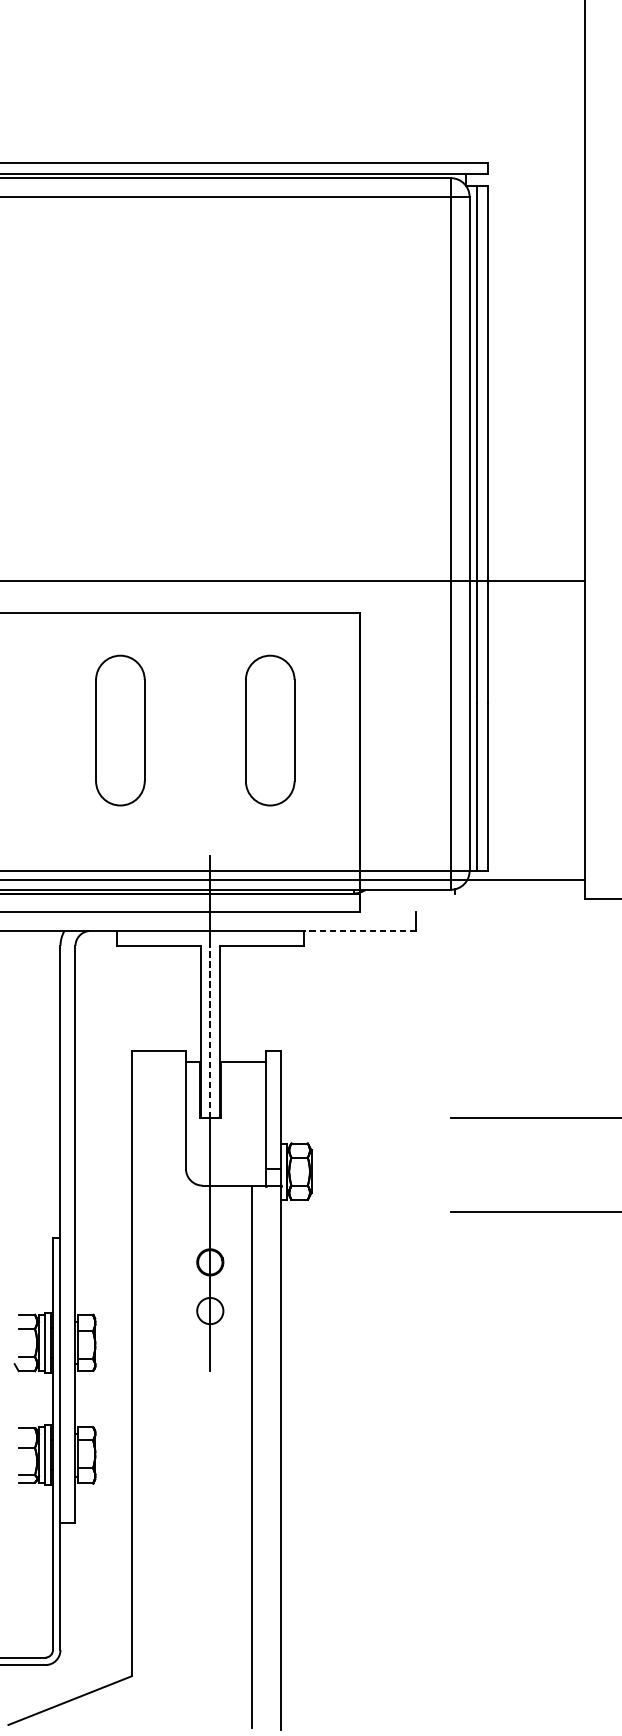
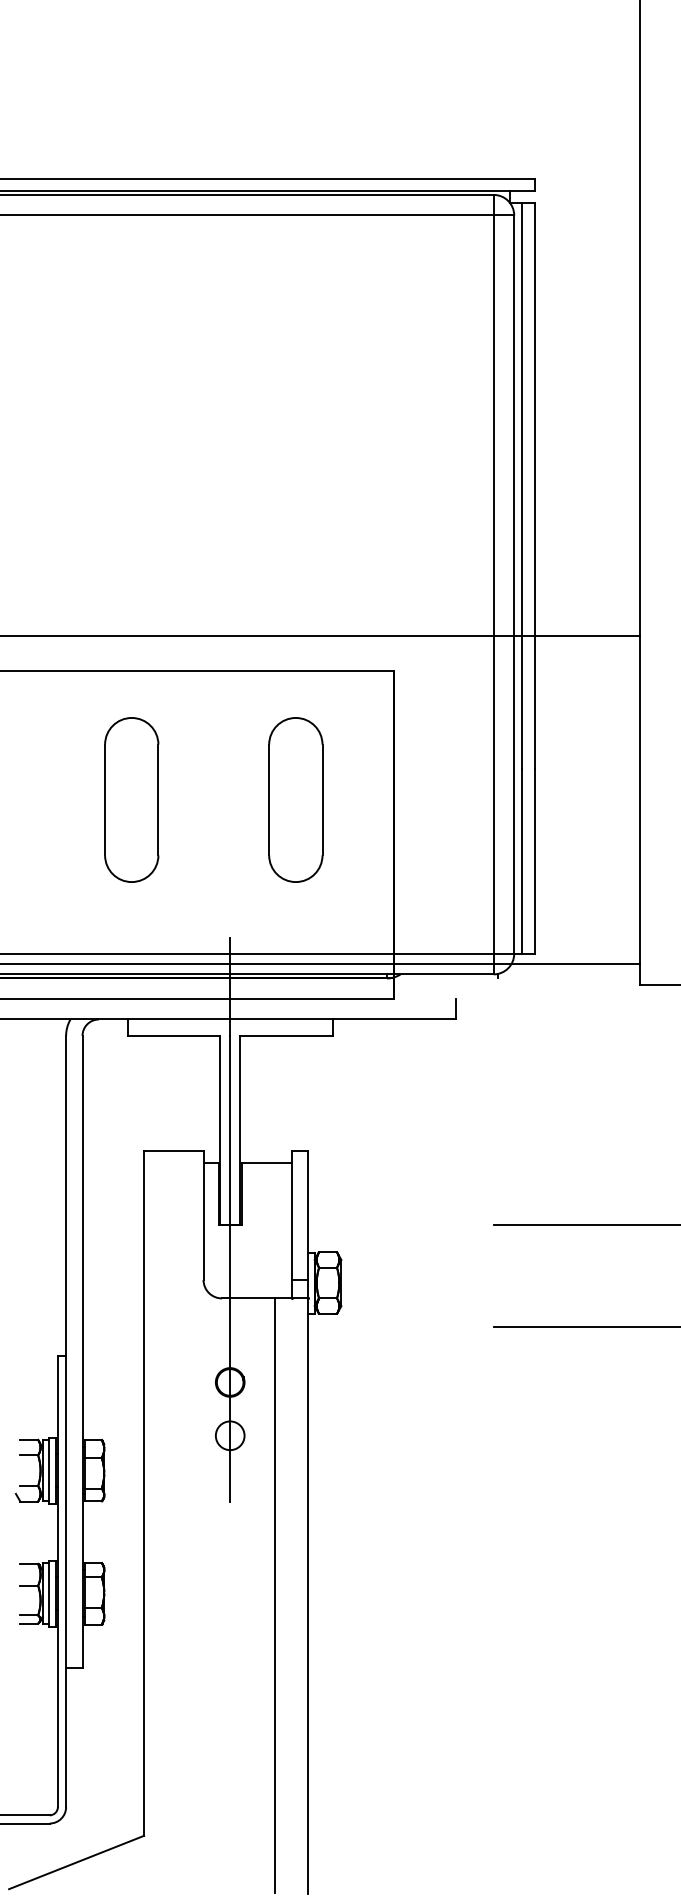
line: (360, 930) -> (394, 1019), dashed -> solid
line: (210, 1031) -> (230, 1129), dashed -> solid

